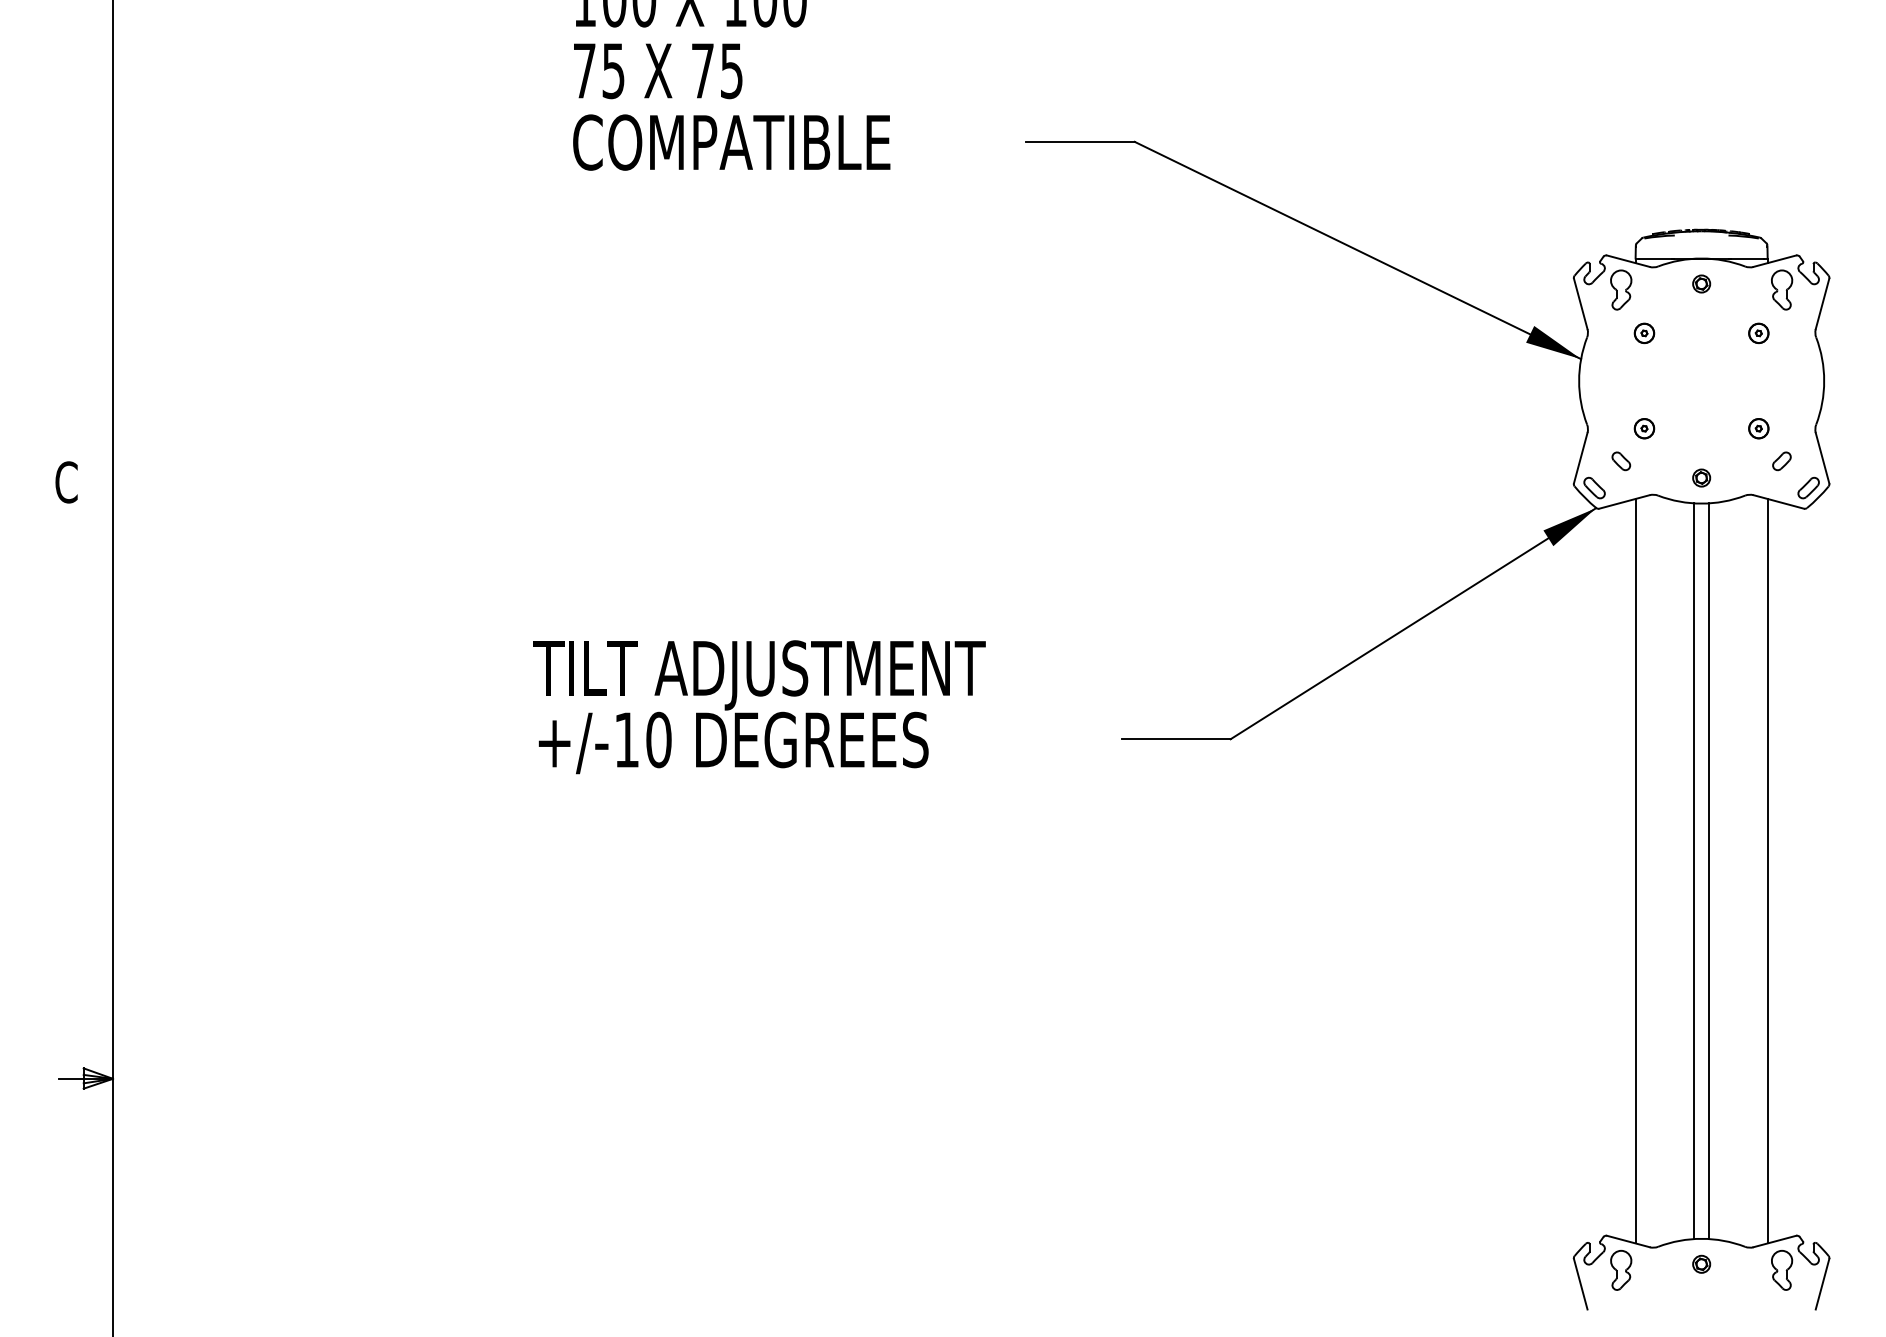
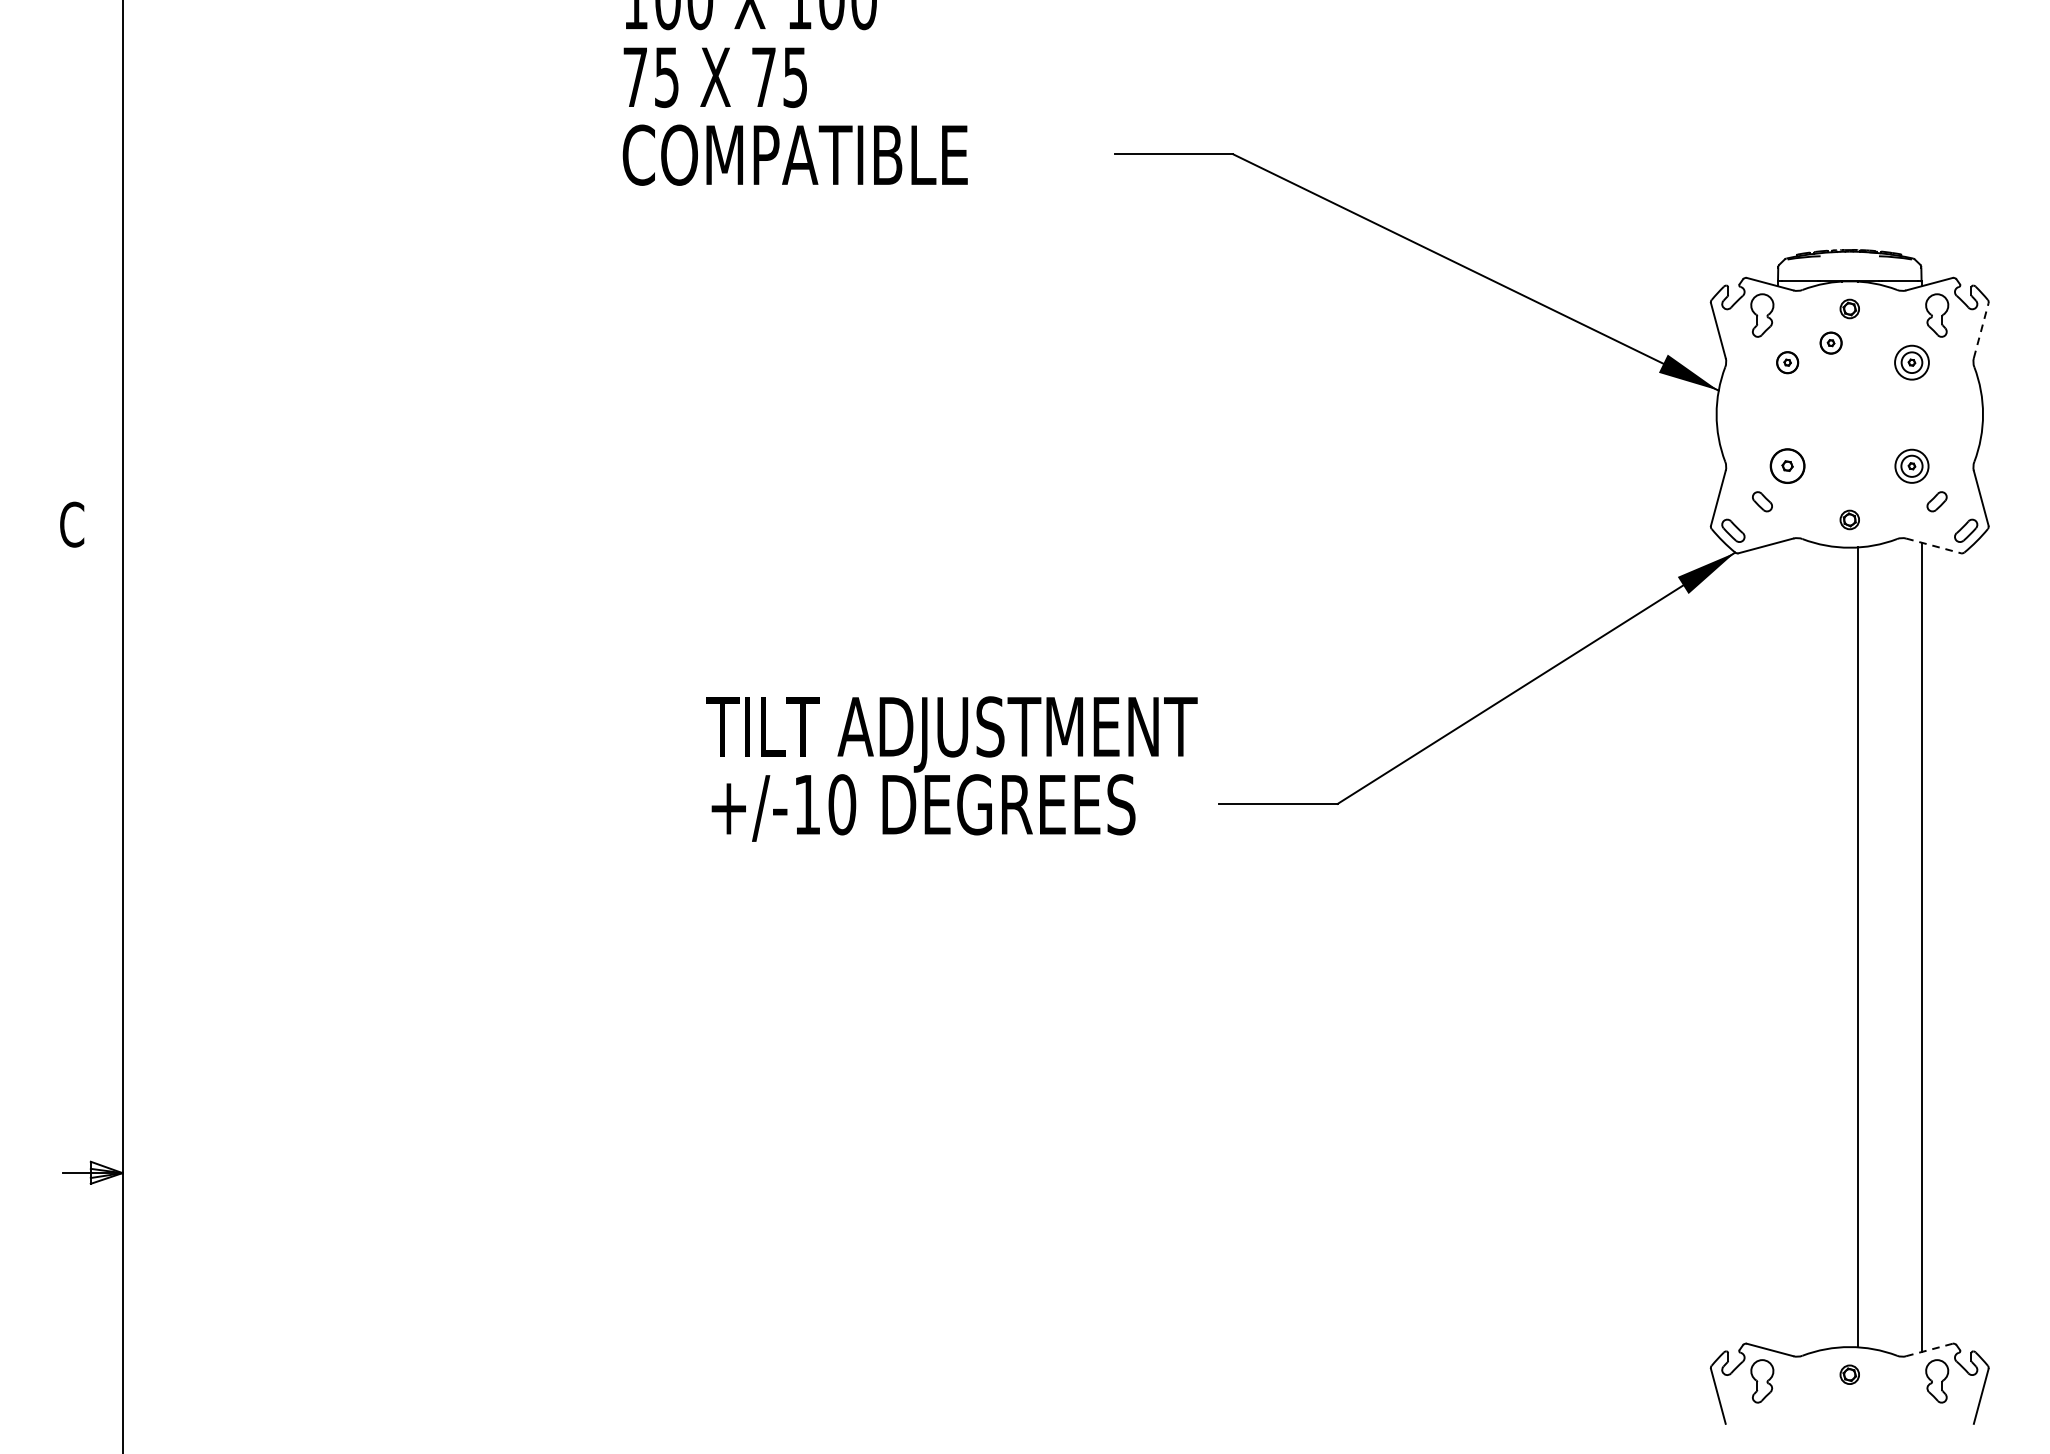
line: (1822, 303) -> (1981, 330), solid -> dashed
part: (1684, 315) -> (1831, 343), added
circle: (1758, 333) -> (1911, 362), size x1.6
part: (1644, 428) -> (1787, 466), size x1.6
circle: (1758, 428) -> (1911, 466), size x1.6
line: (1779, 502) -> (1934, 546), solid -> dashed
text: (759, 707) -> (951, 769), moved
line: (1635, 870) -> (1777, 946), removed
line: (1694, 871) -> (1842, 947), removed
line: (1774, 1241) -> (1929, 1349), solid -> dashed

